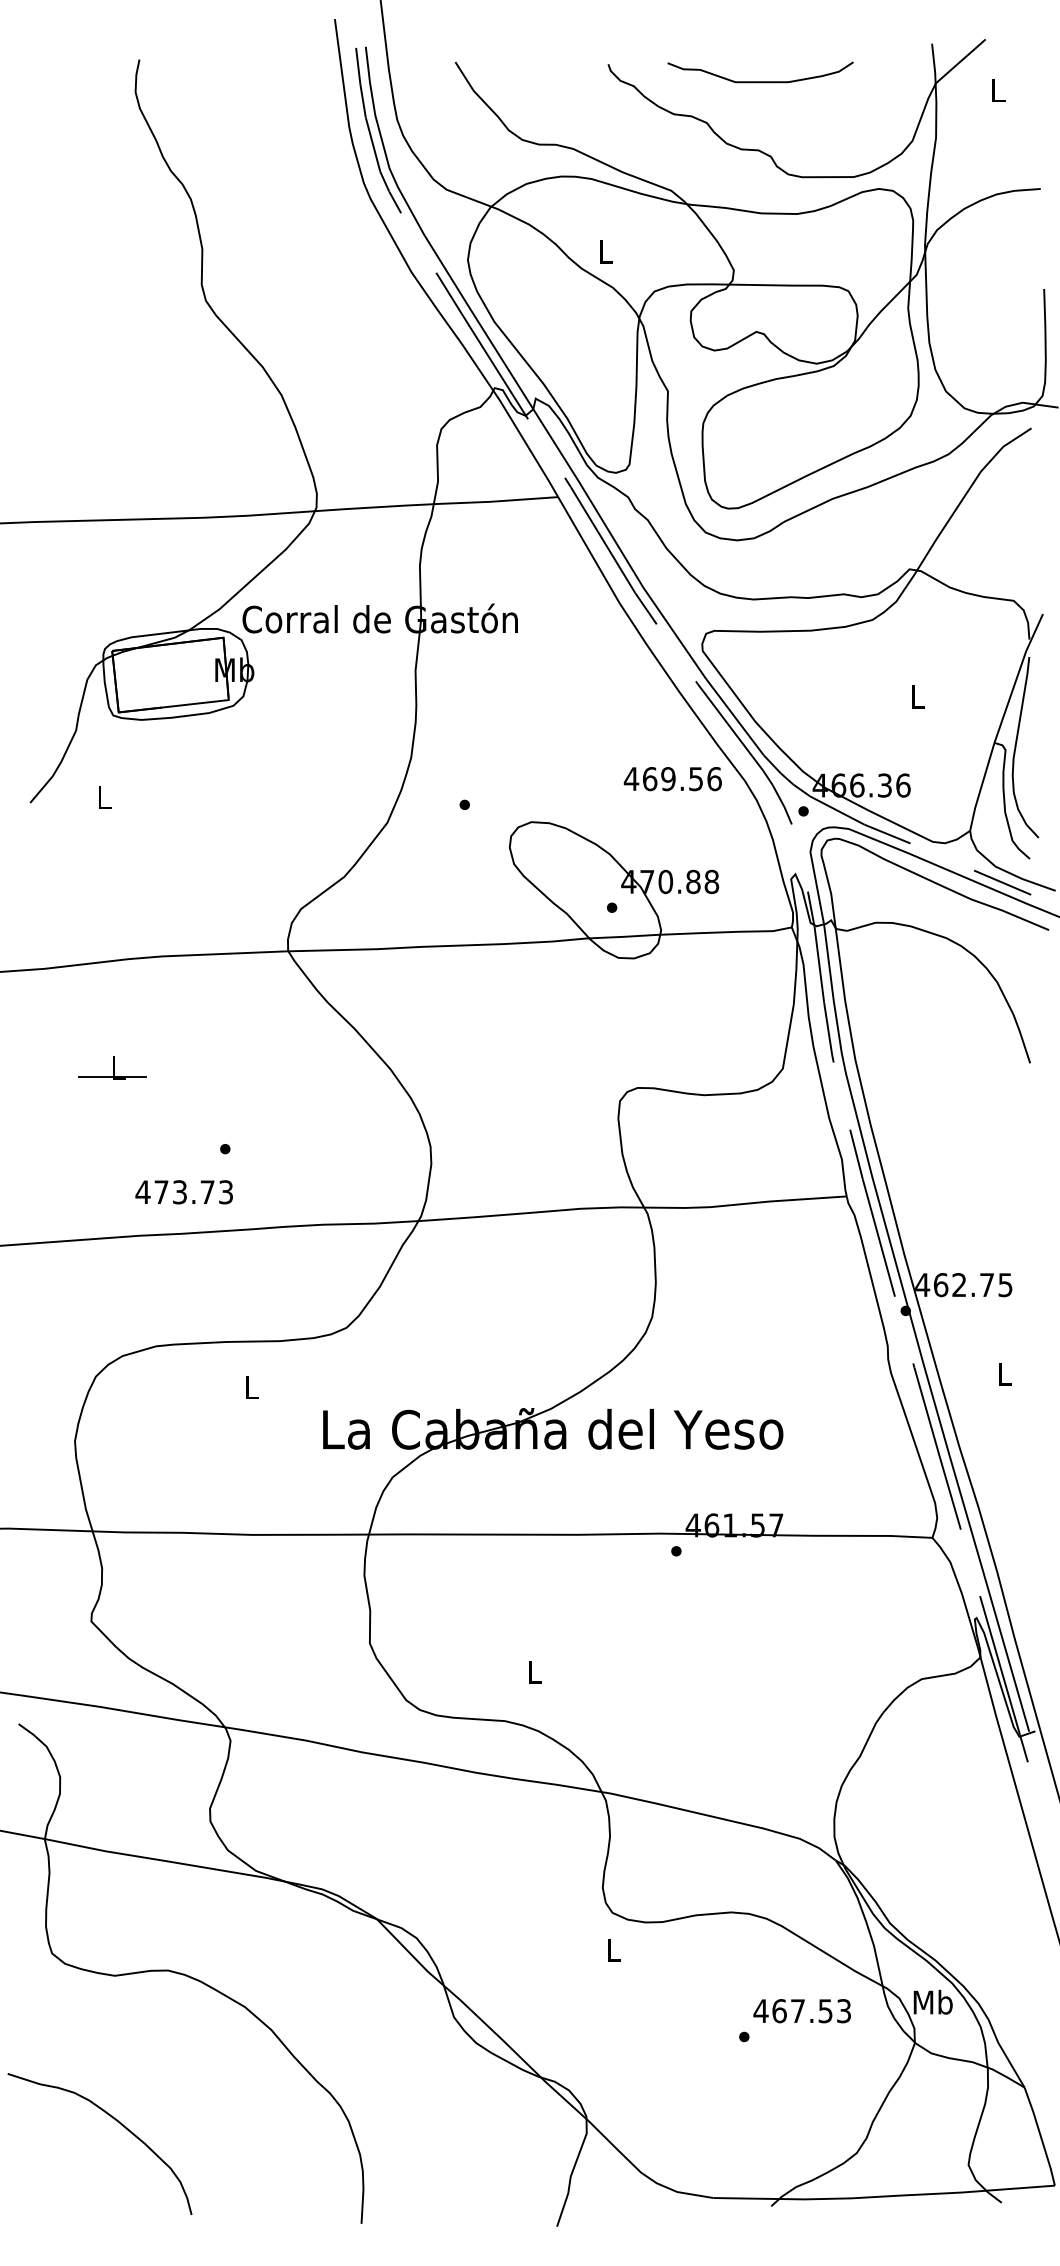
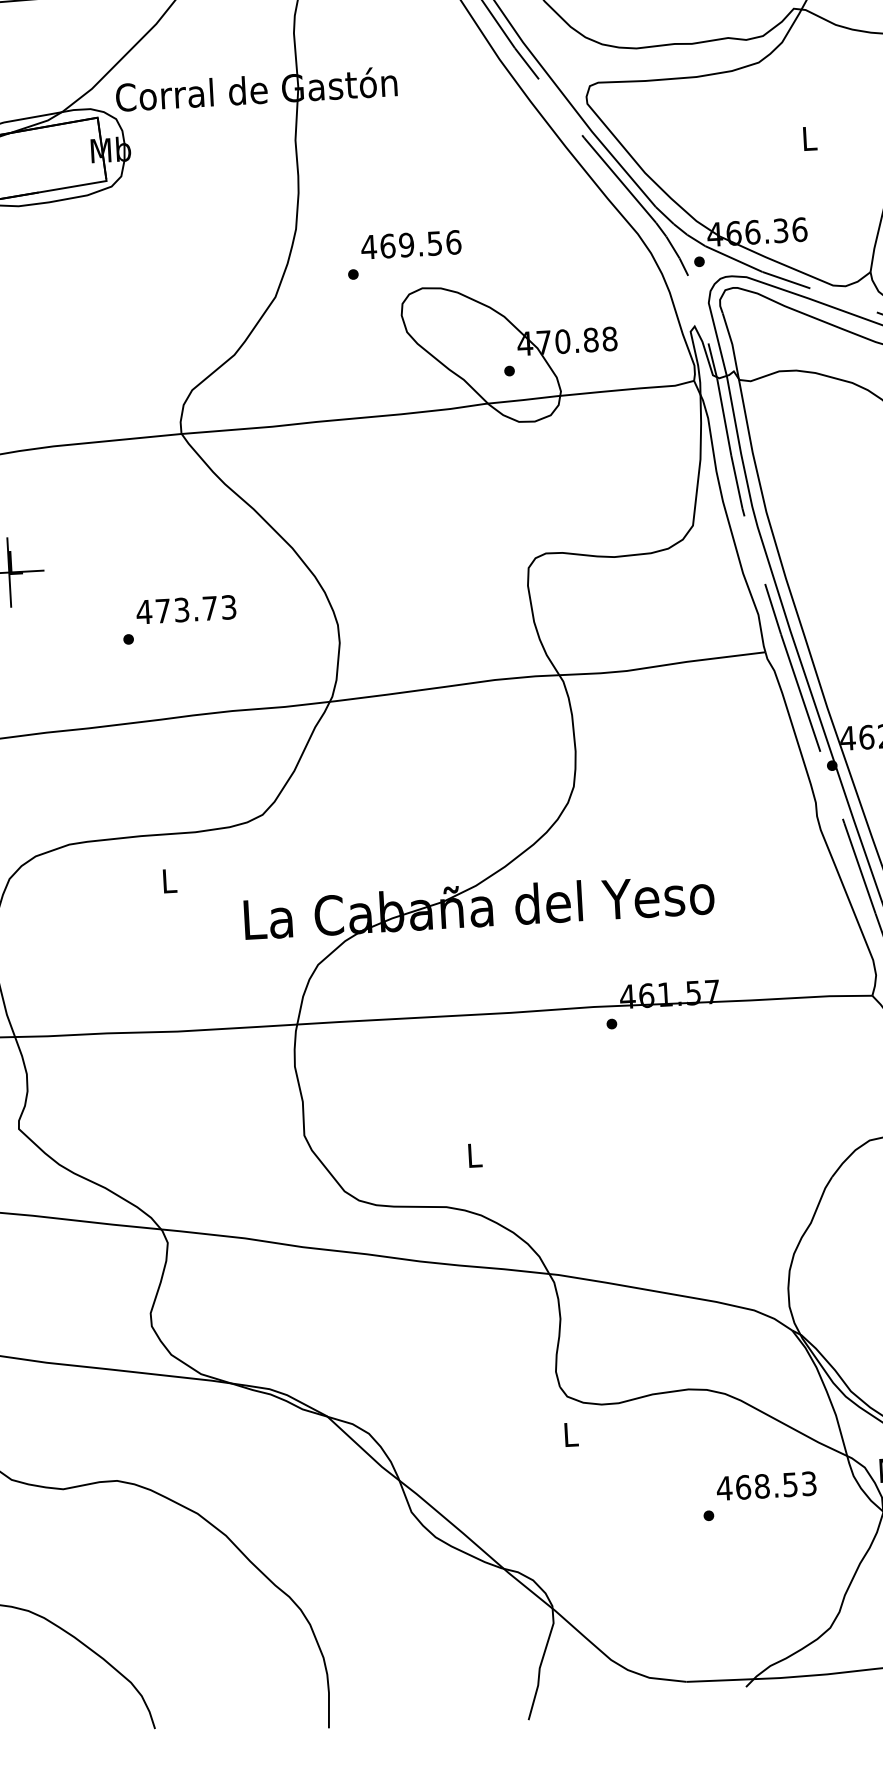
text: (672, 779) -> (410, 245), moved
line: (112, 1076) -> (9, 571), added
text: (183, 1192) -> (185, 610), moved
text: (797, 2011) -> (761, 1486), 467.53 -> 468.53

